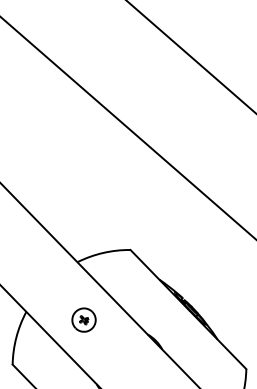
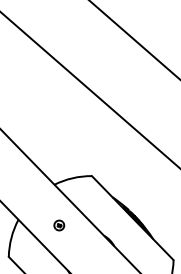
part: (84, 320) -> (59, 225), size x0.6

